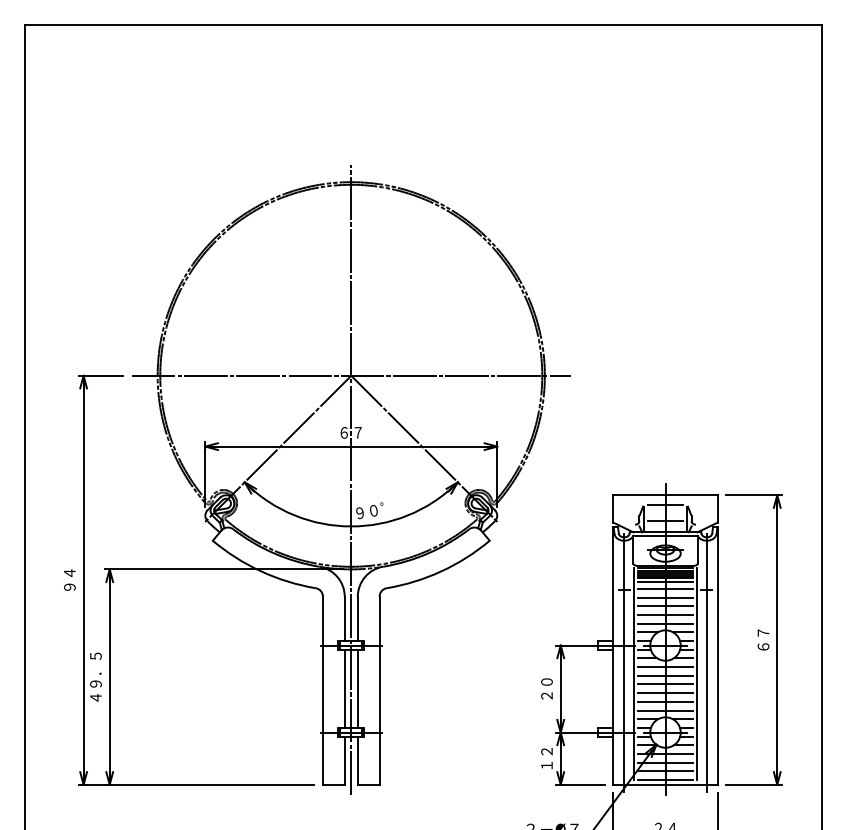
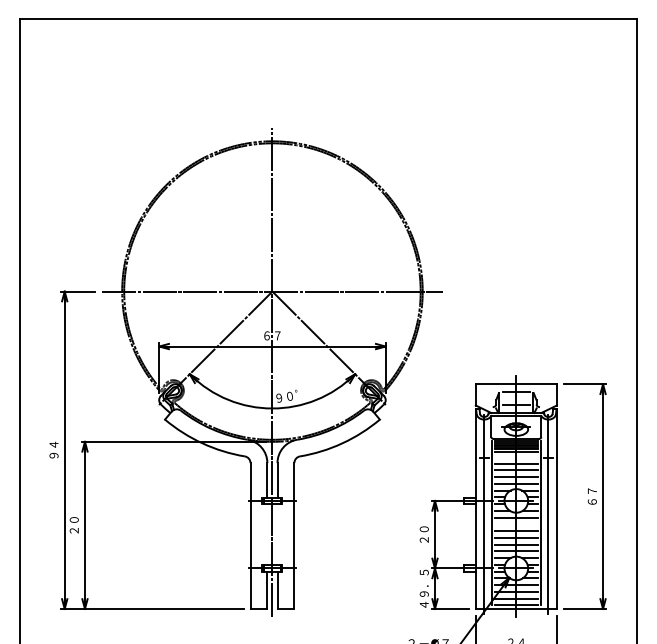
line: (665, 589) -> (516, 457), removed
line: (665, 675) -> (516, 524), removed
text: (95, 676) -> (73, 524), ４９．５ -> ２０
line: (344, 688) -> (267, 534), removed
line: (357, 688) -> (277, 534), removed
text: (546, 758) -> (423, 588), １２ -> ４９．５

